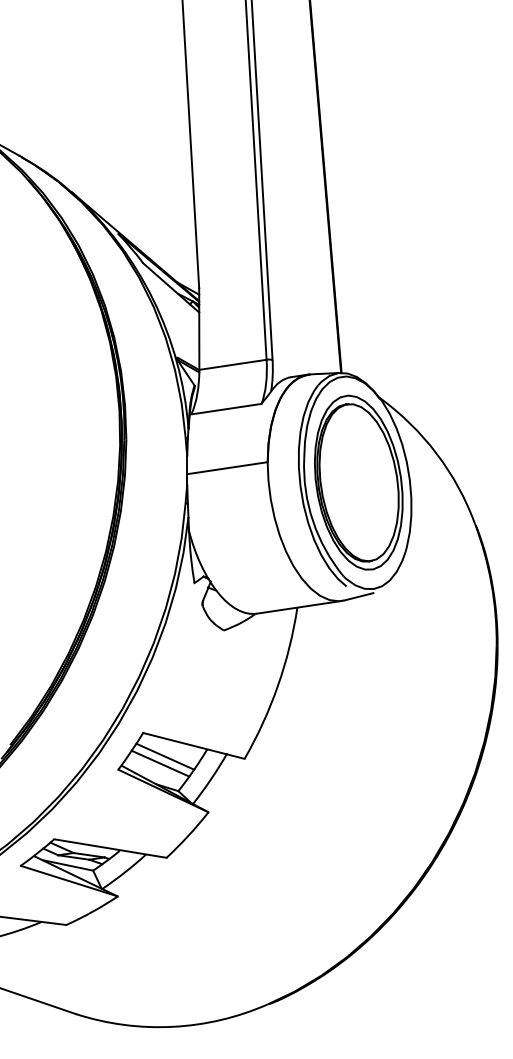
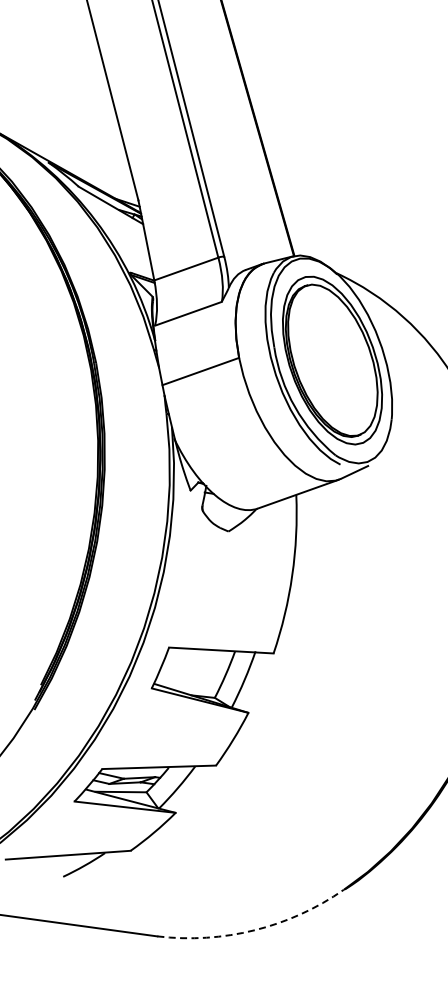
line: (165, 756) -> (195, 666), removed
line: (160, 763) -> (191, 674), removed
arc: (172, 1026) -> (254, 929), solid -> dashed

